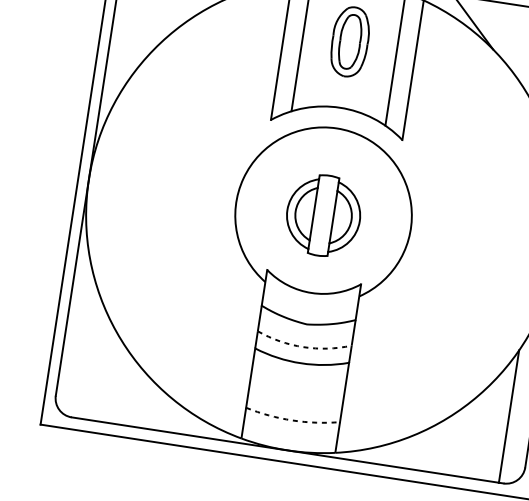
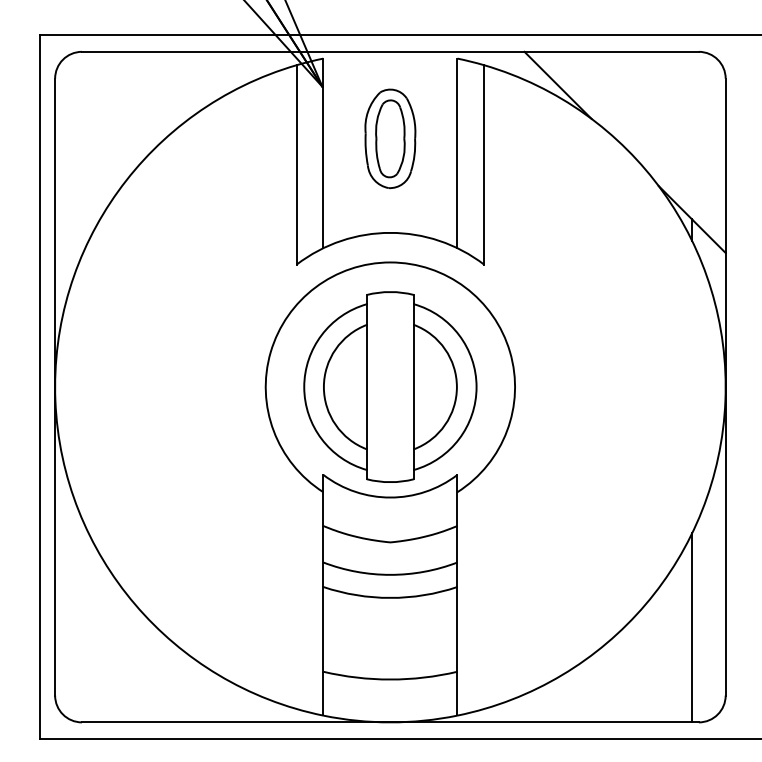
part: (323, 215) -> (390, 386), size x1.67
arc: (303, 346) -> (390, 574), dashed -> solid
arc: (292, 420) -> (390, 679), dashed -> solid

